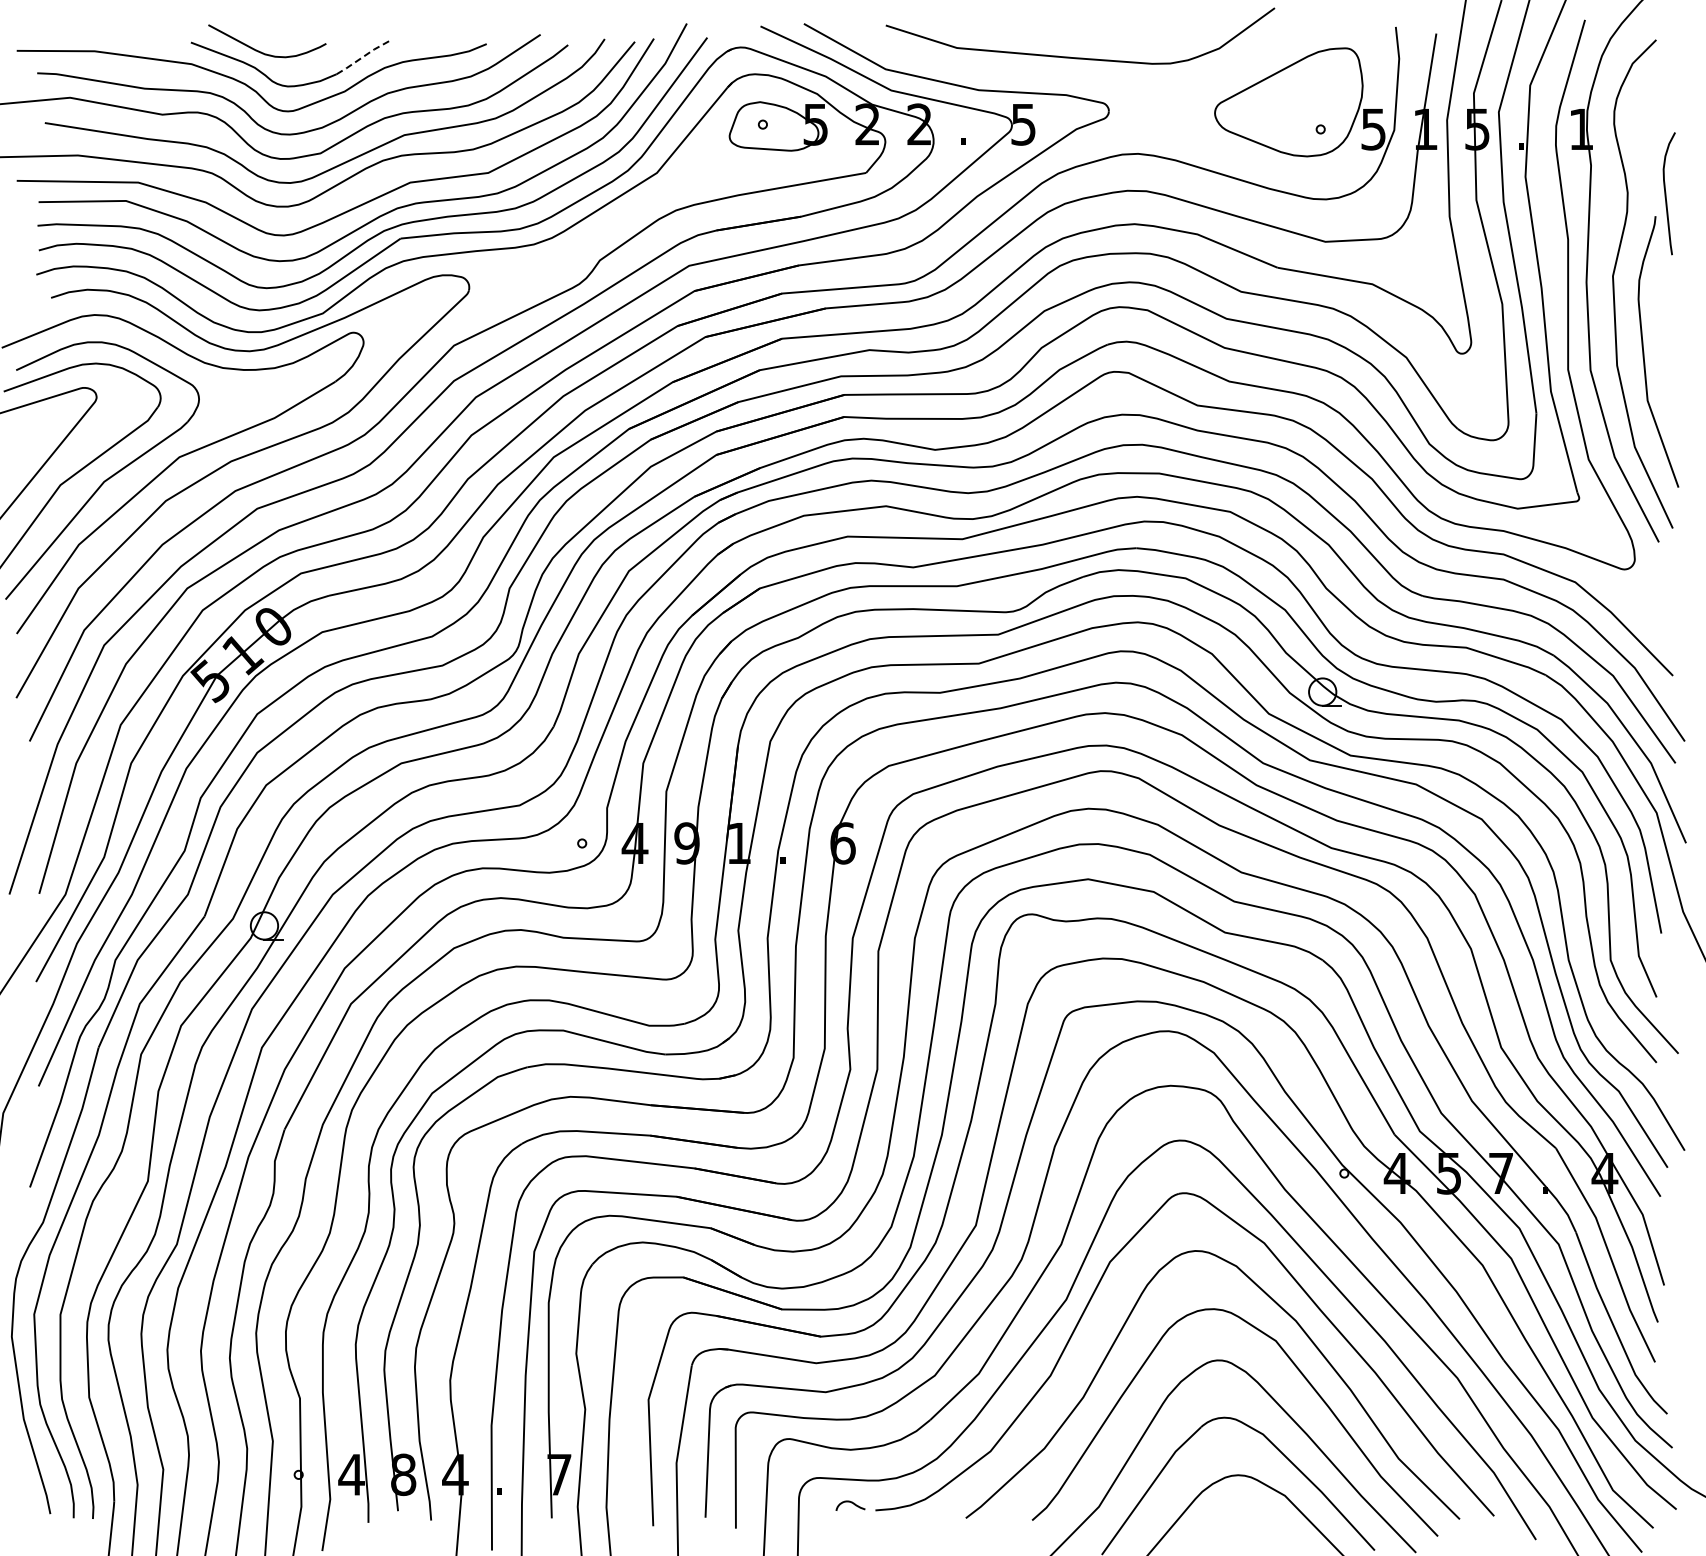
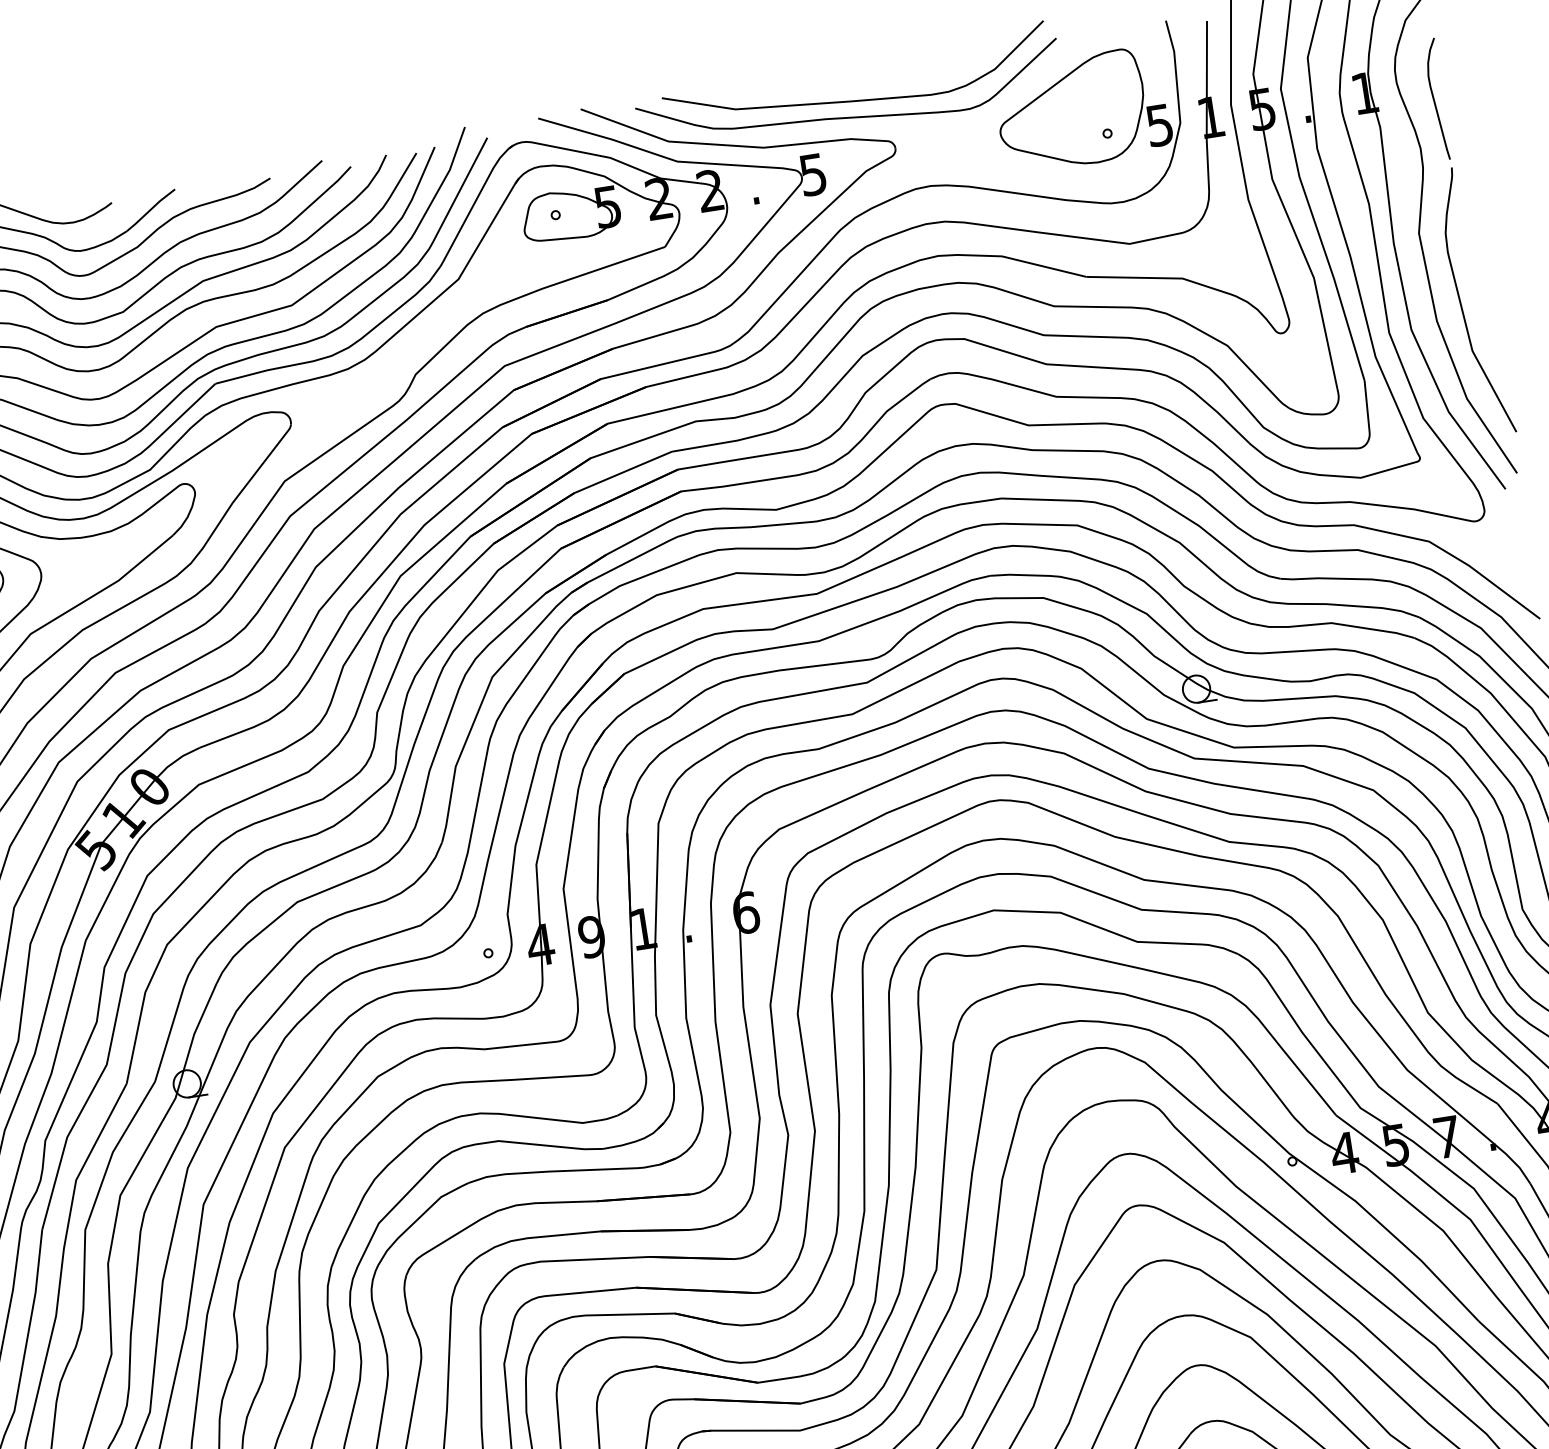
line: (363, 56) -> (150, 209), dashed -> solid
curve: (1067, 72) -> (848, 116), added
curve: (1666, 193) -> (1435, 99), moved

